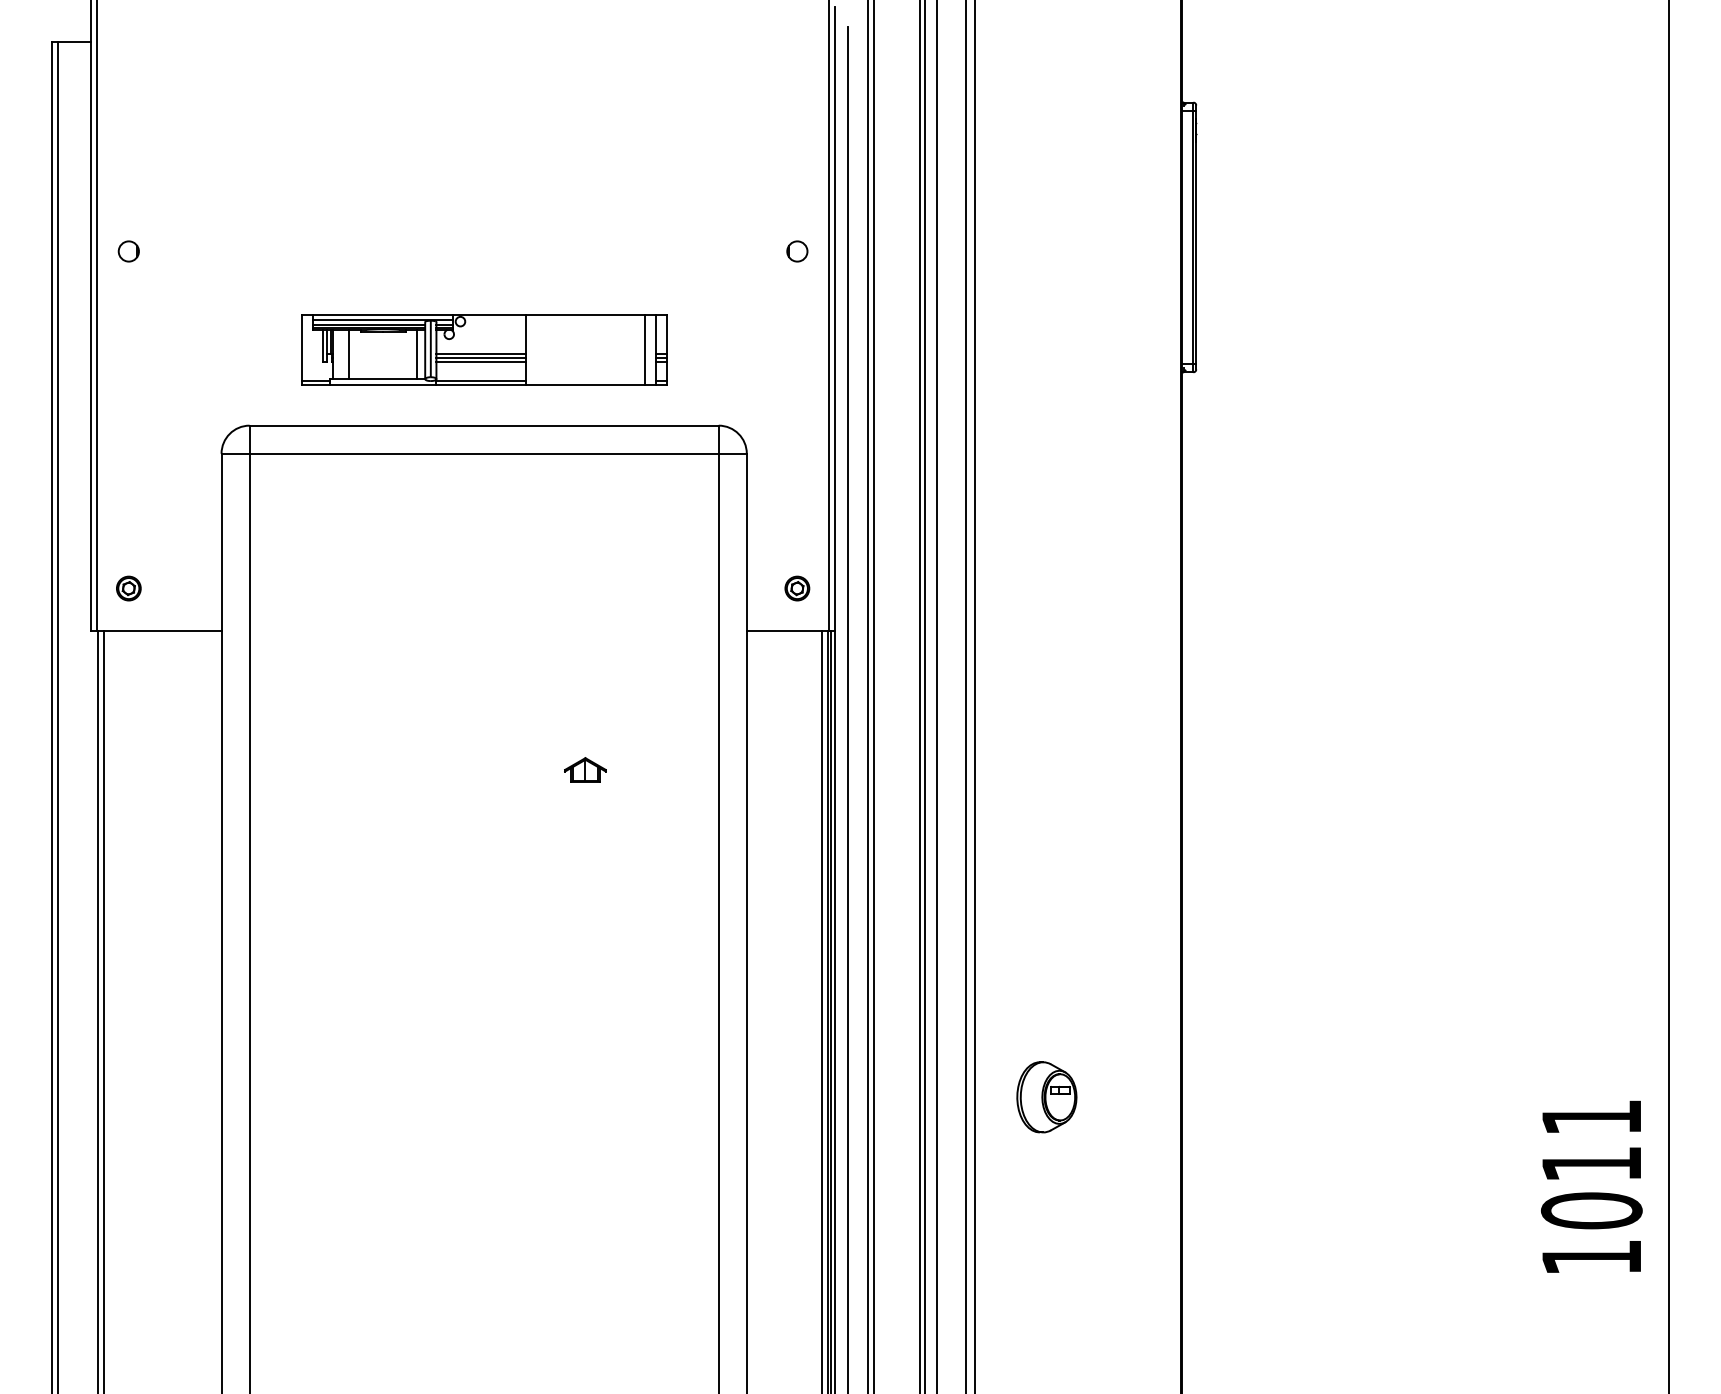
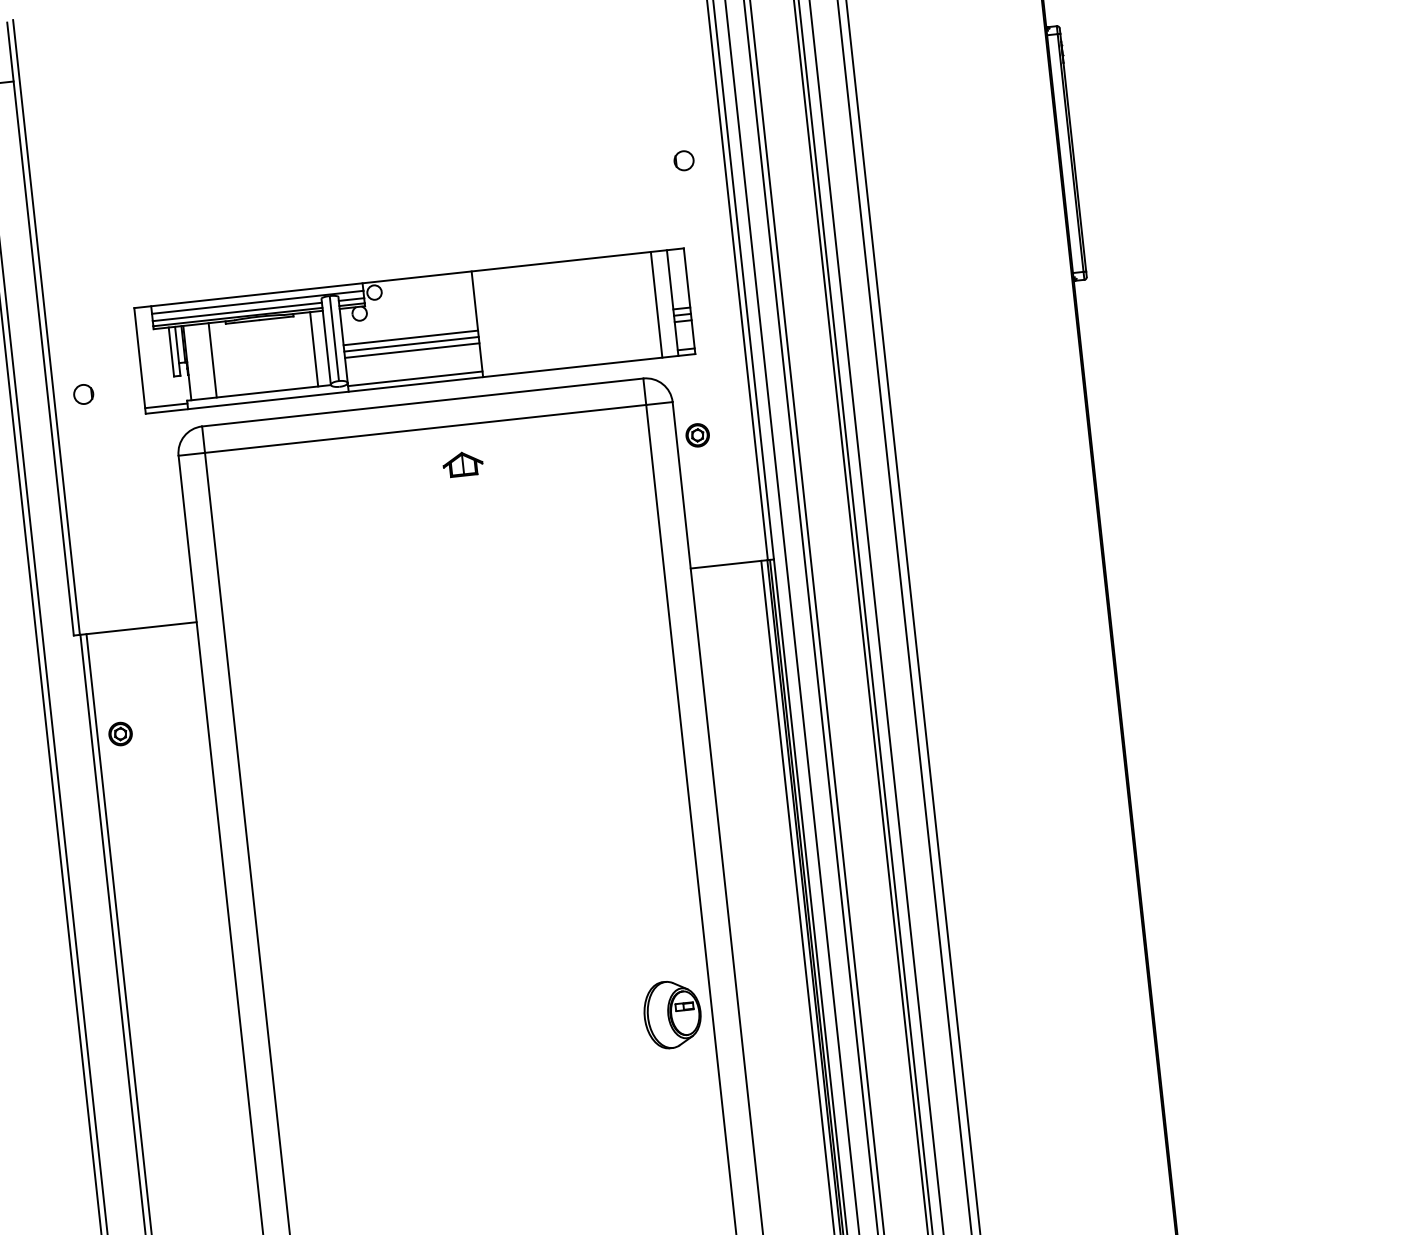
circle: (128, 251) -> (83, 394), moved
circle: (797, 251) -> (684, 160), moved
part: (484, 349) -> (415, 330), size x1.6
part: (128, 588) -> (120, 734), moved
part: (797, 588) -> (697, 435), moved
part: (585, 769) -> (463, 463), moved
part: (1046, 1097) -> (672, 1014), moved

